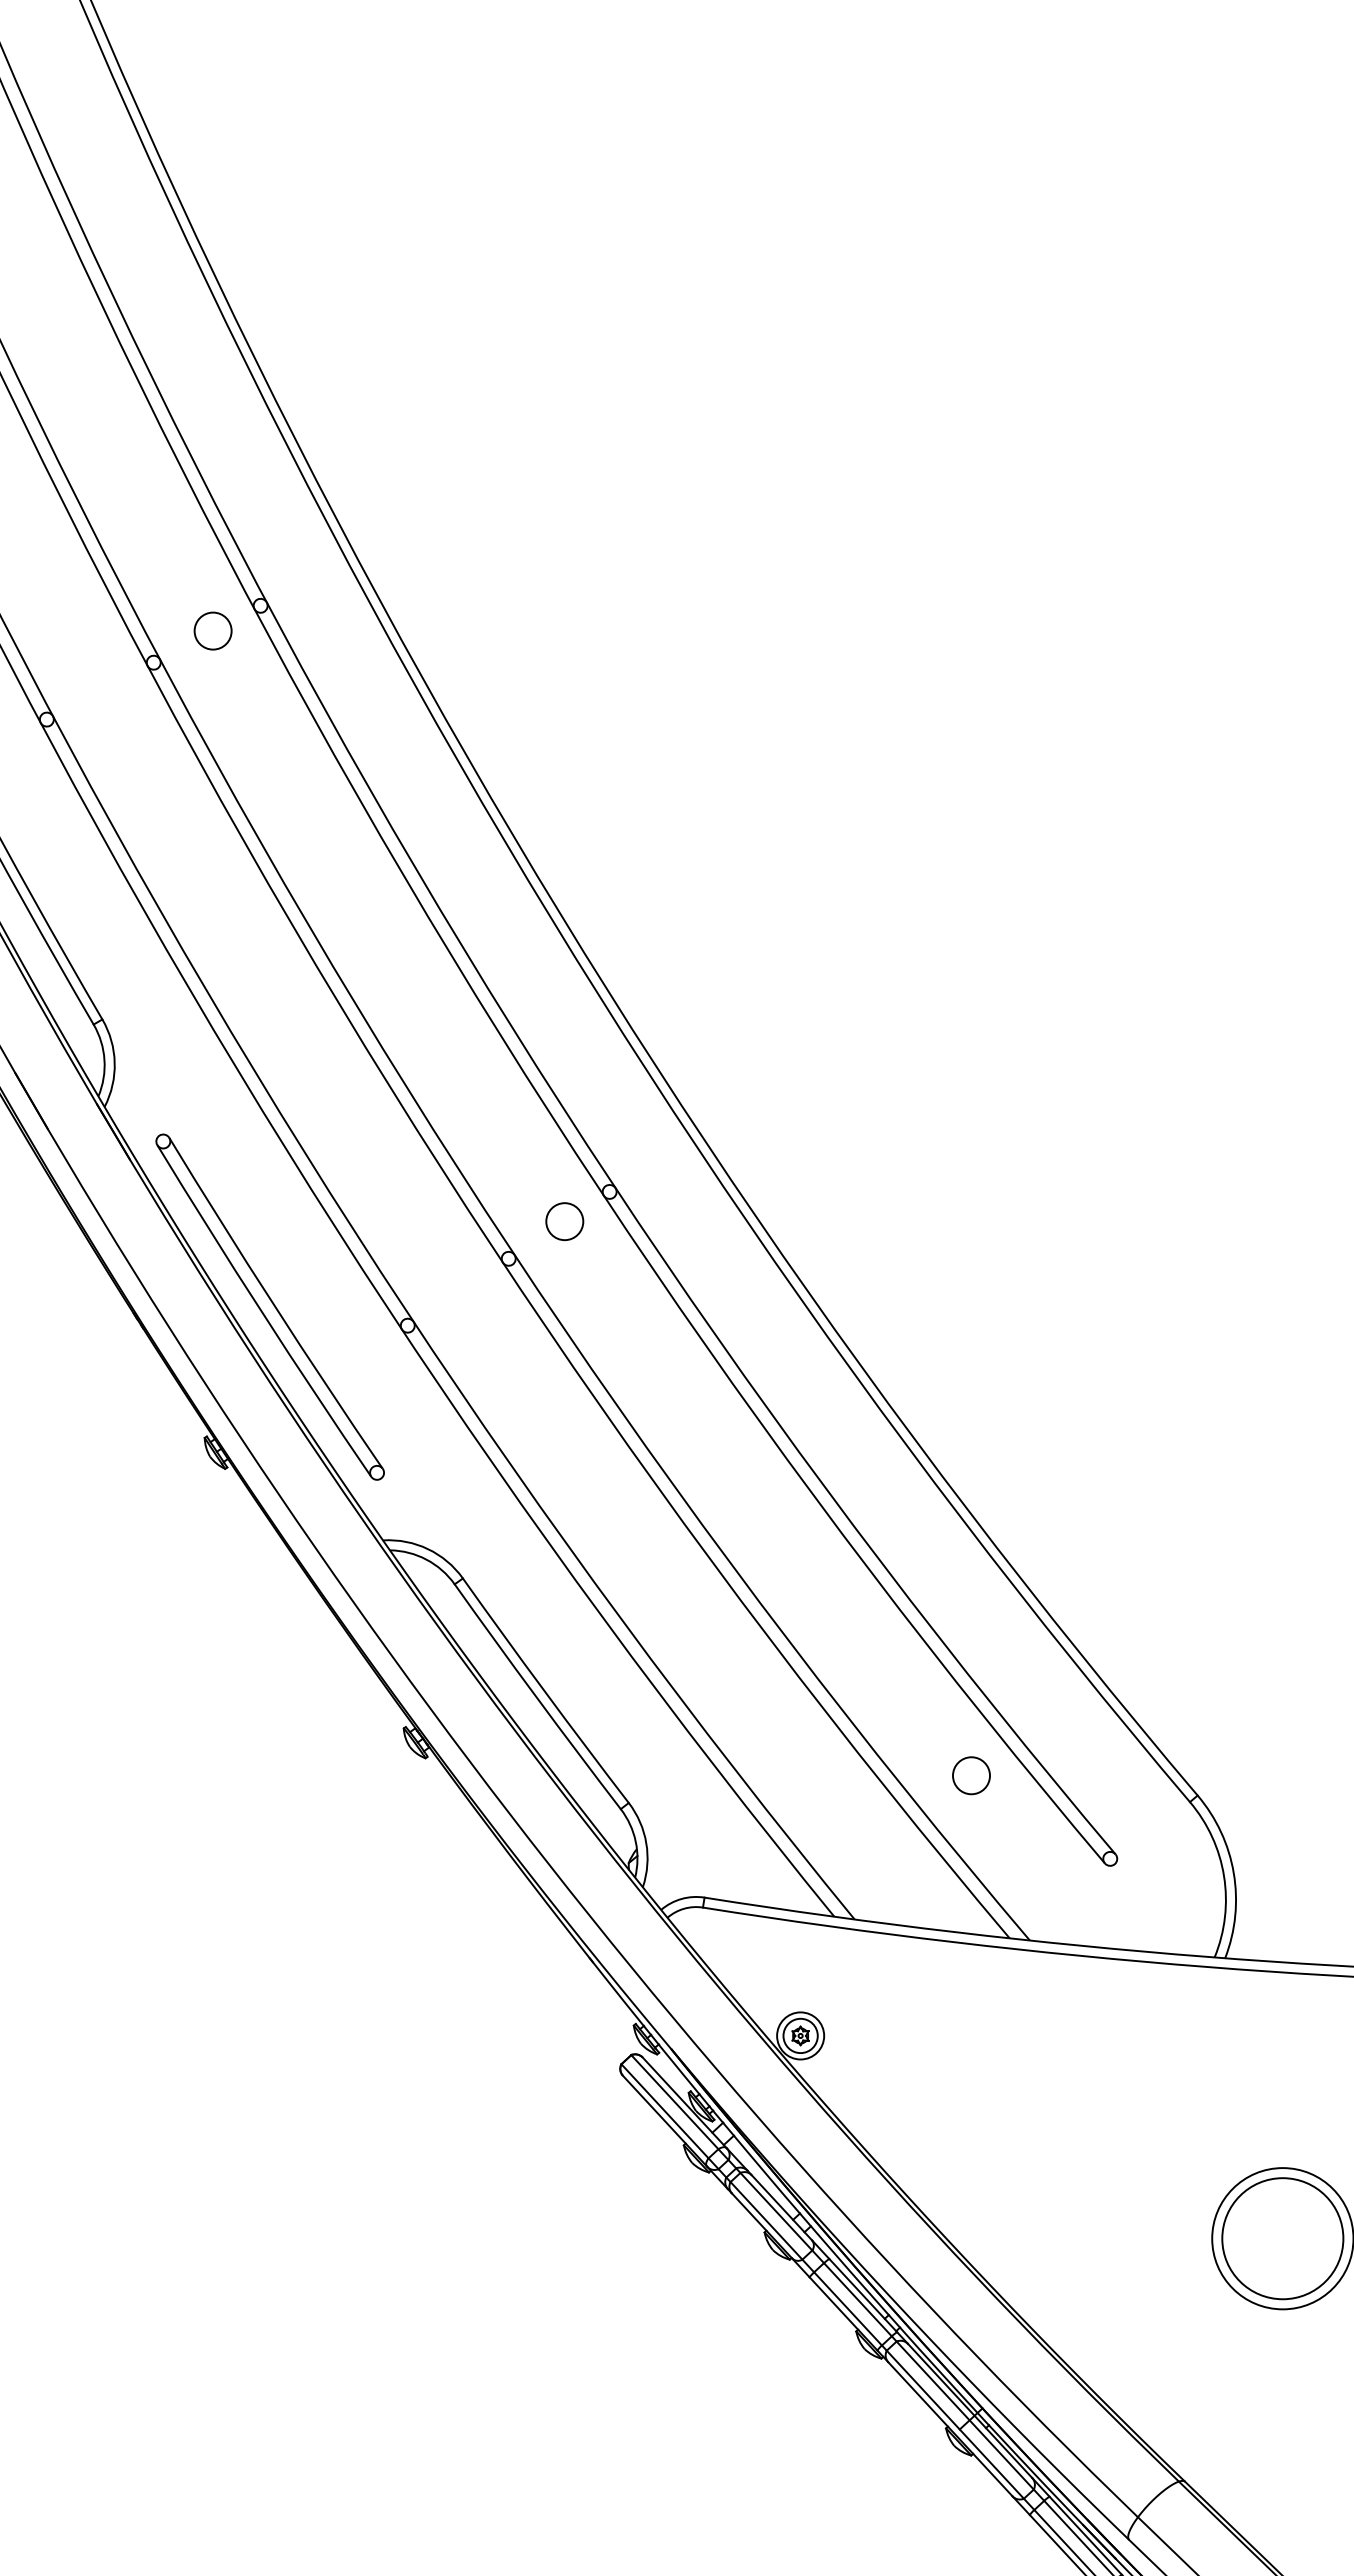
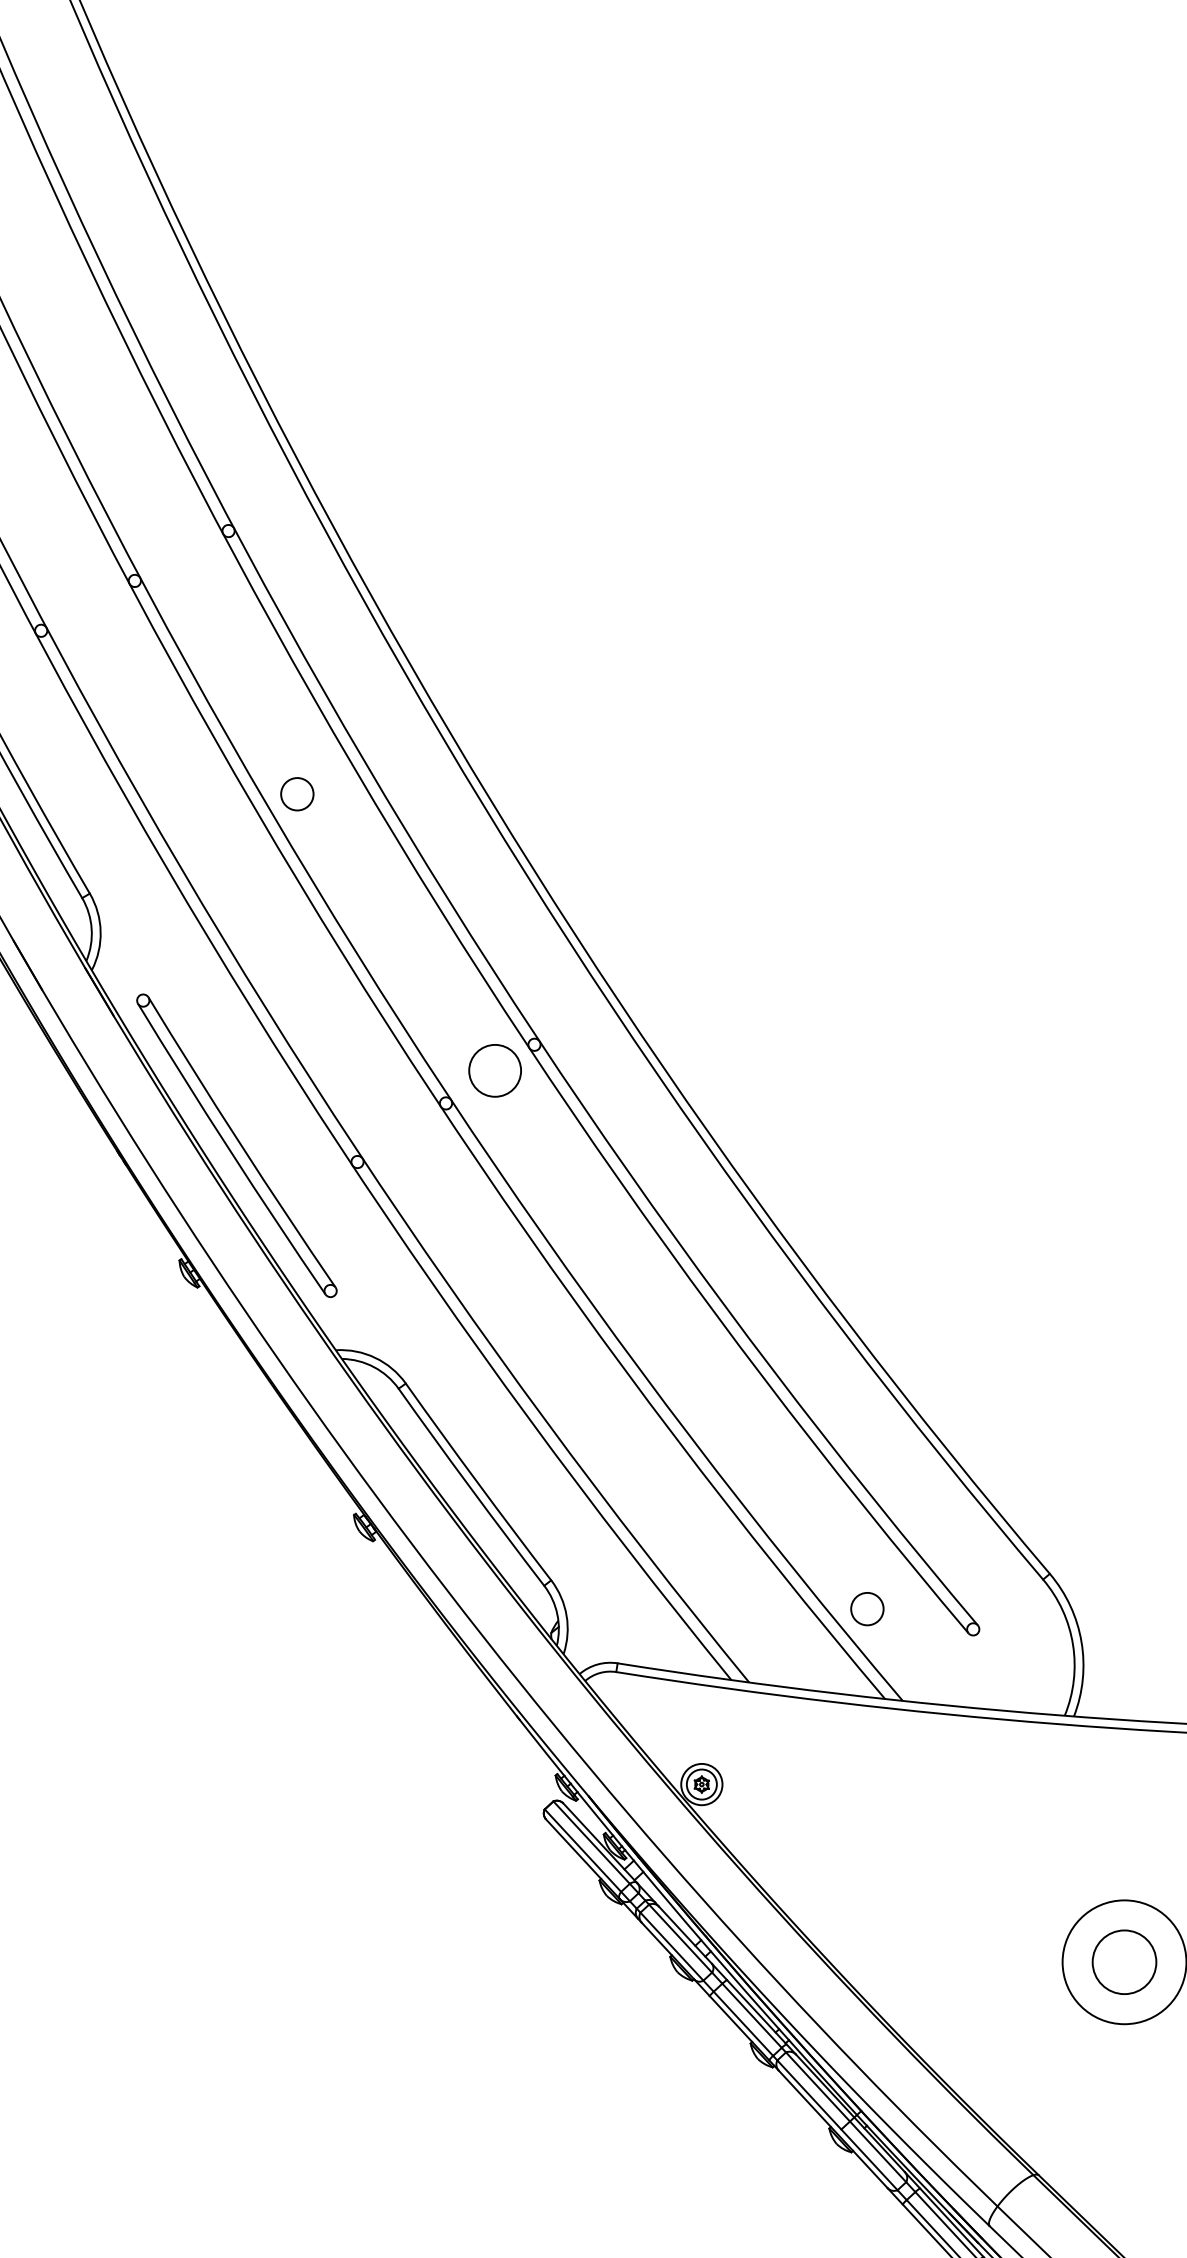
circle: (212, 630) -> (296, 793), moved
circle: (564, 1221) -> (494, 1070), size x1.6
circle: (971, 1775) -> (867, 1608), moved
circle: (1282, 2238) -> (1124, 1962), size x0.6

